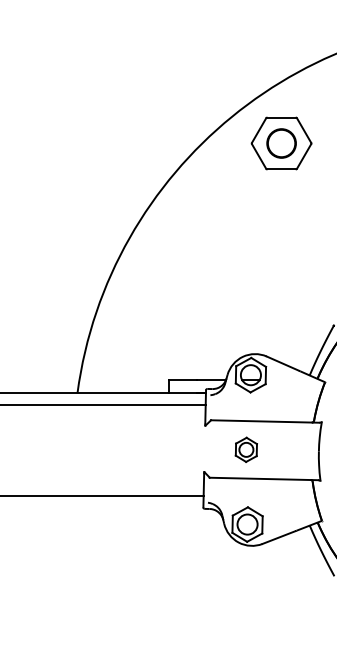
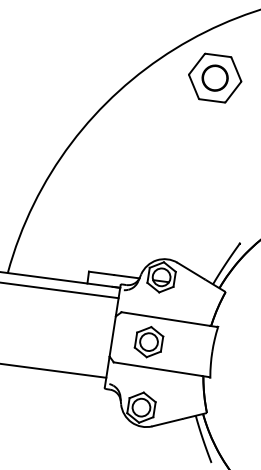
line: (204, 448) -> (112, 336), added
part: (246, 449) -> (149, 341), size x1.43

